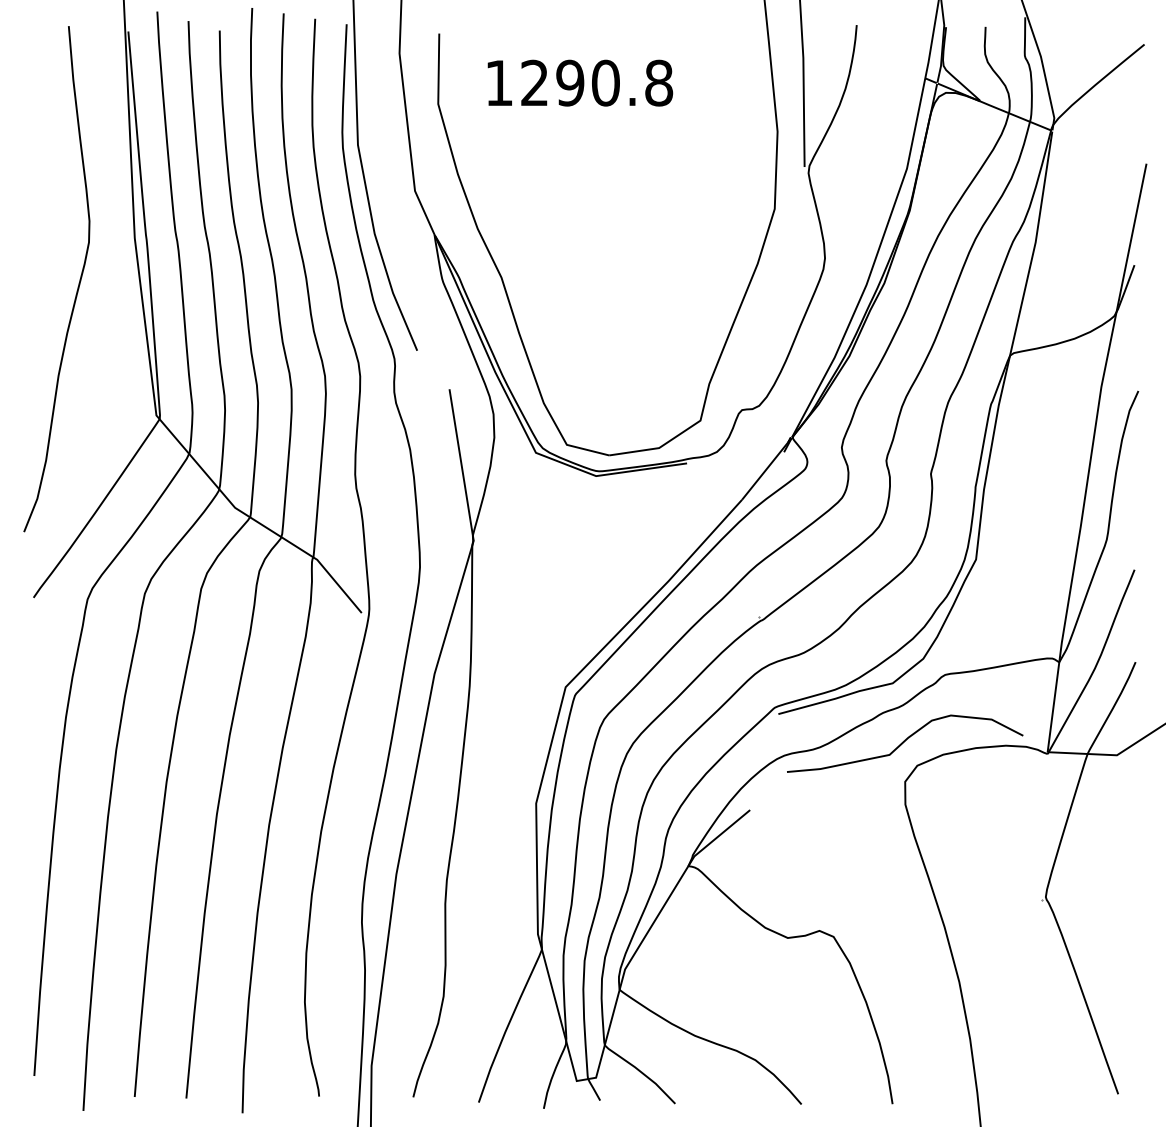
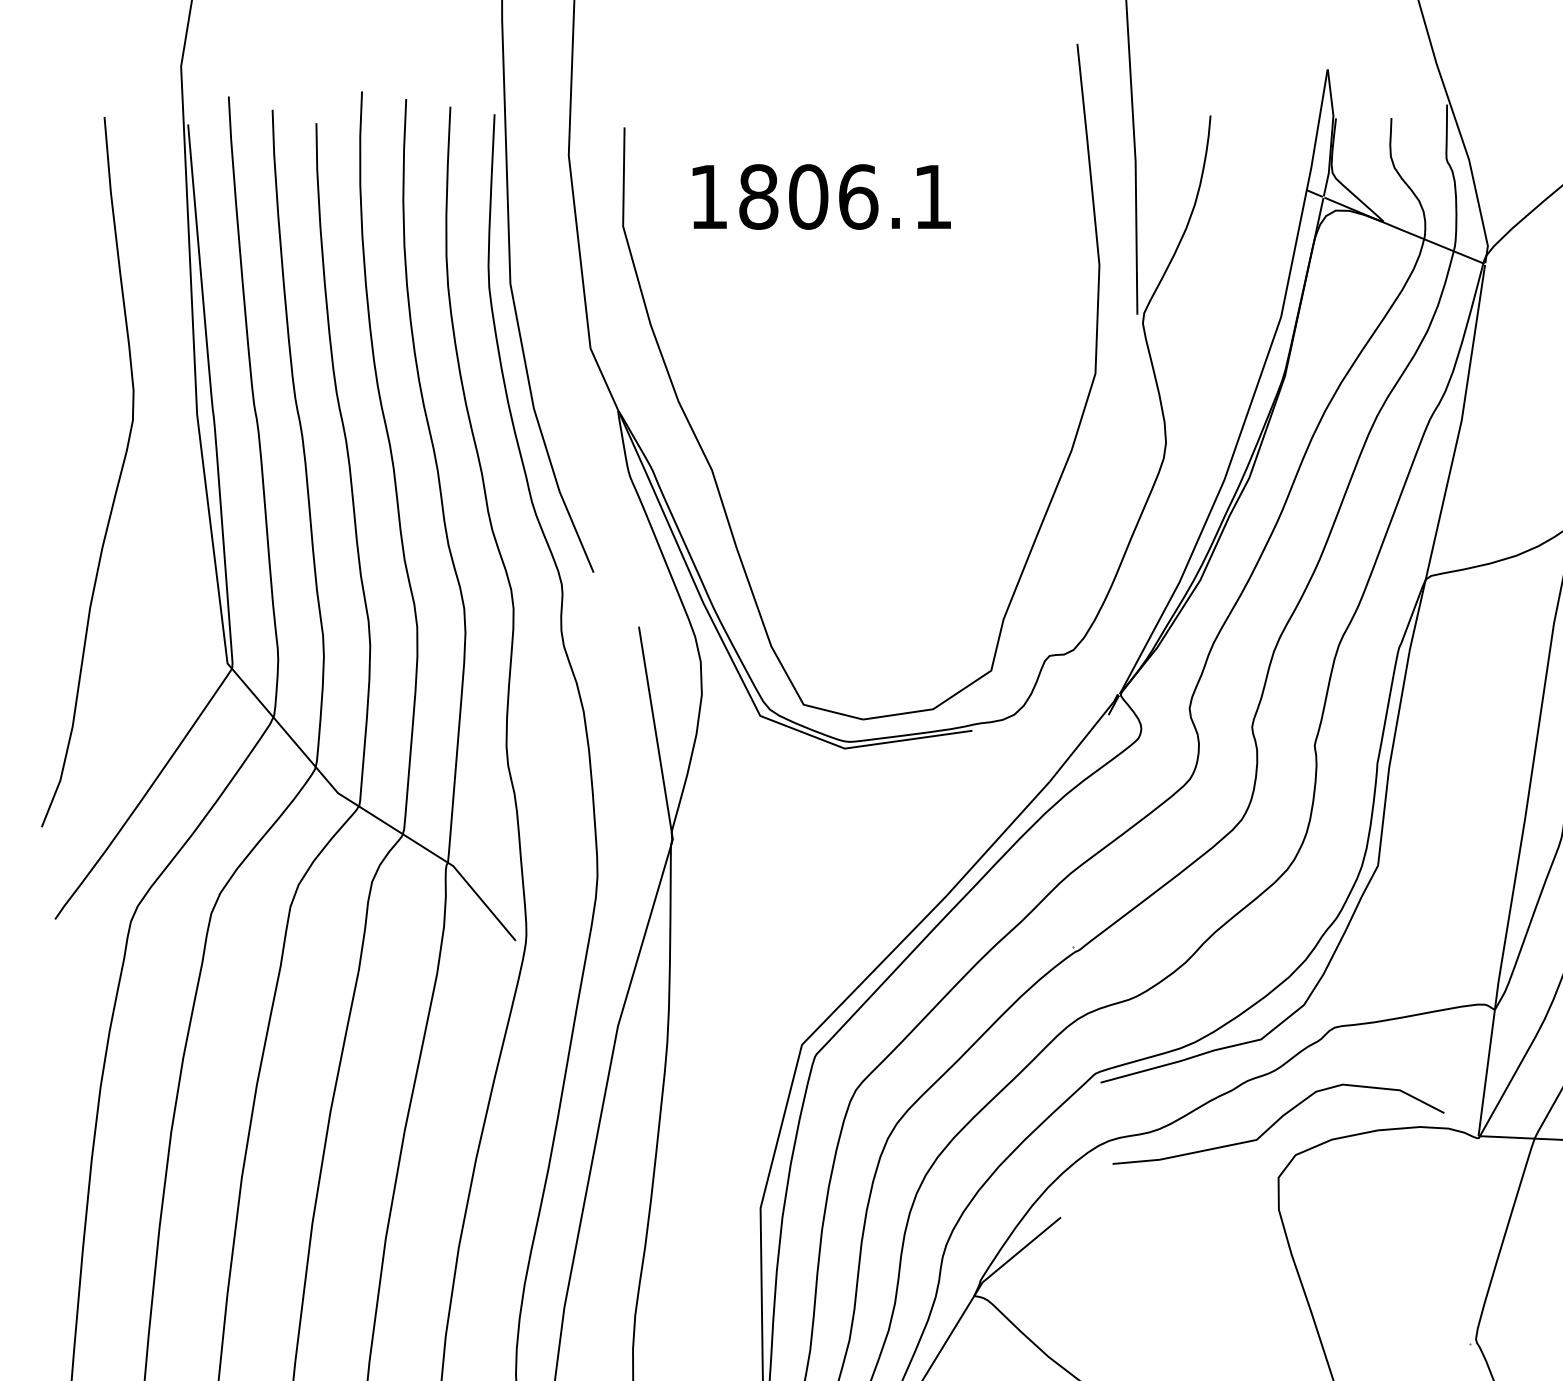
text: (597, 82) -> (846, 196), 1290.8 -> 1806.1

